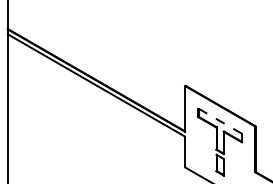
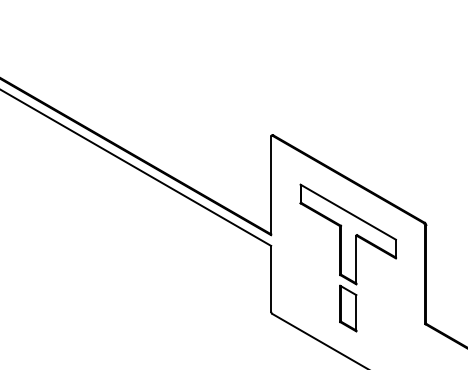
line: (219, 120) -> (346, 210), dashed -> solid

